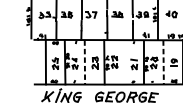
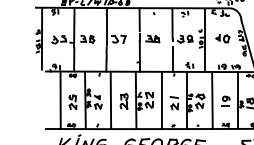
line: (84, 62) -> (110, 100), dashed -> solid
line: (124, 62) -> (161, 100), added
line: (163, 63) -> (212, 101), dashed -> solid

